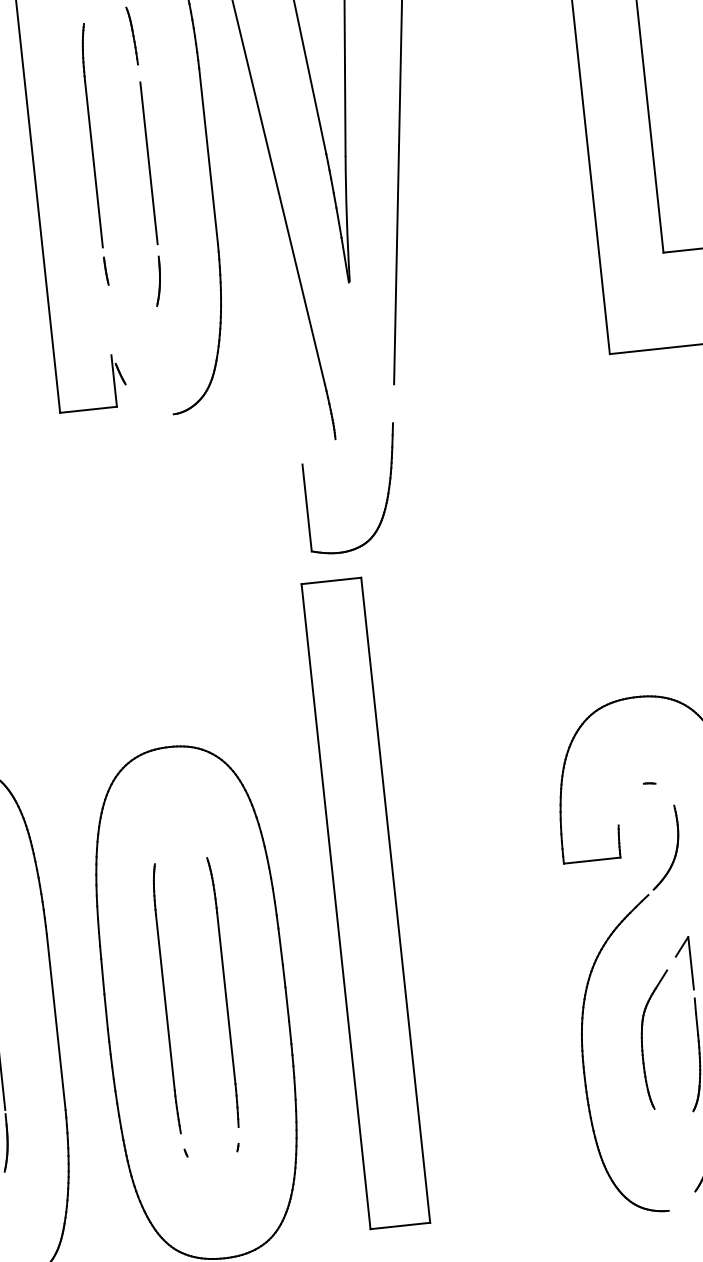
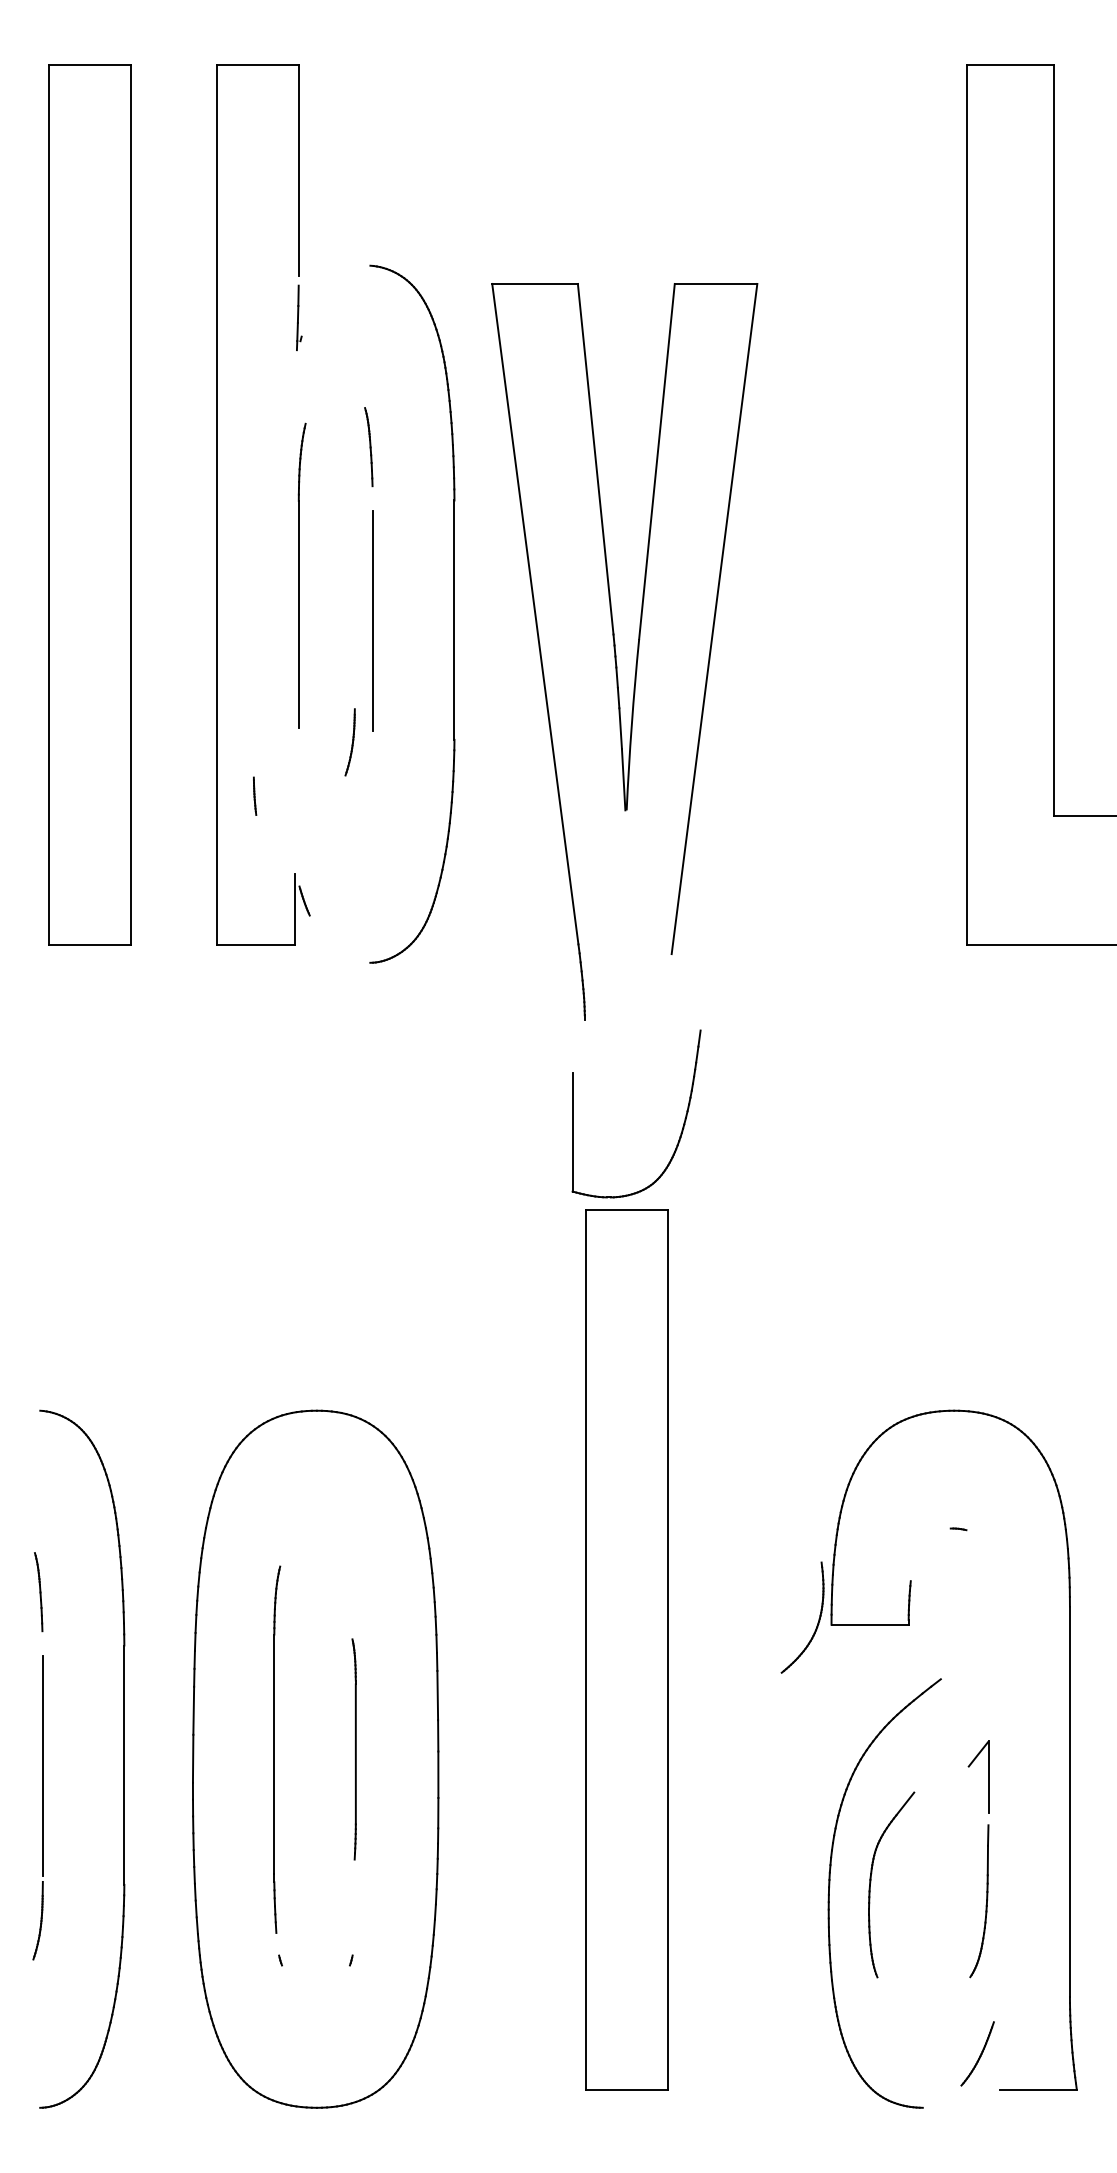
line: (106, 270) -> (255, 795), moved
part: (157, 281) -> (349, 742), moved
part: (386, 497) -> (681, 1129), moved
part: (675, 850) -> (817, 1622), moved
part: (365, 903) -> (626, 1649), moved
part: (223, 992) -> (353, 1749), size x0.6
part: (642, 1039) -> (871, 1882), moved

